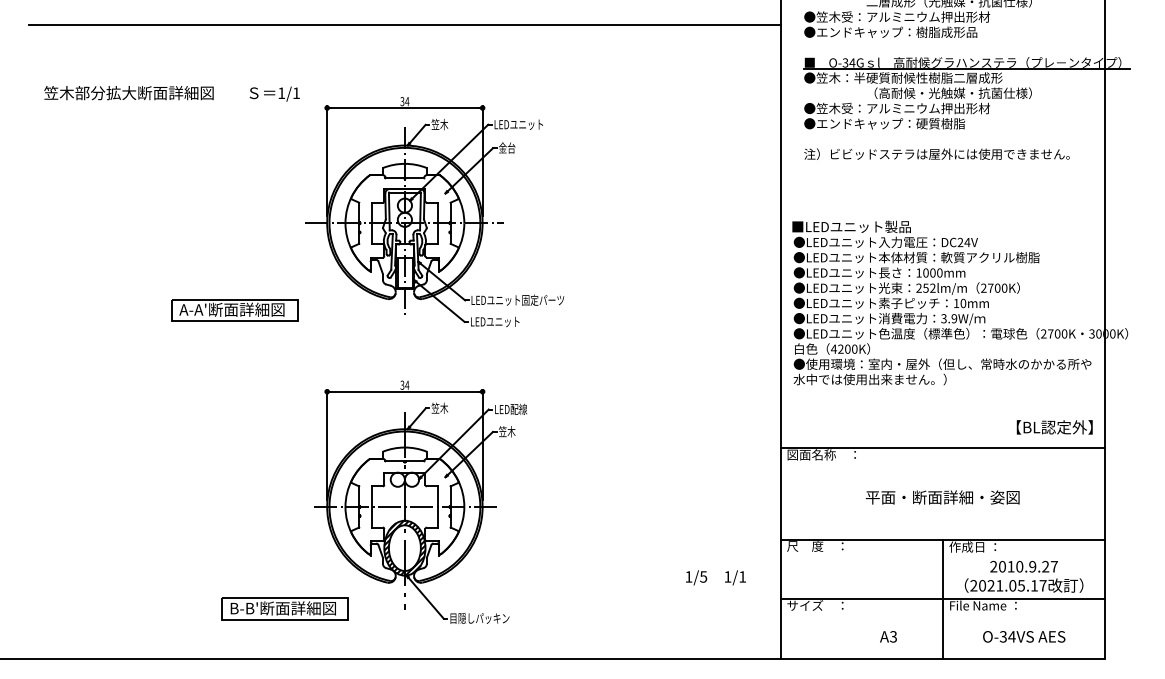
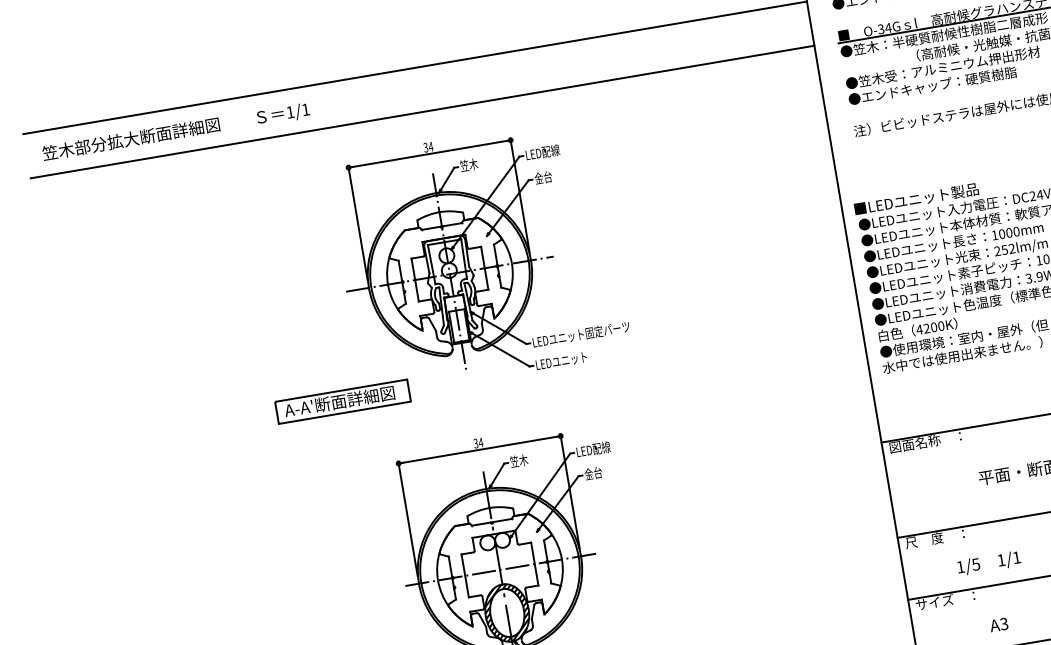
line: (404, 67) -> (422, 111), added
text: (171, 93) -> (175, 132), moved
text: (526, 124) -> (559, 149), LEDユニット -> LED配線
part: (234, 310) -> (342, 402), moved
text: (507, 431) -> (593, 473), 笠木 -> 金台
text: (715, 577) -> (988, 563), moved
text: (888, 636) -> (998, 624), moved

